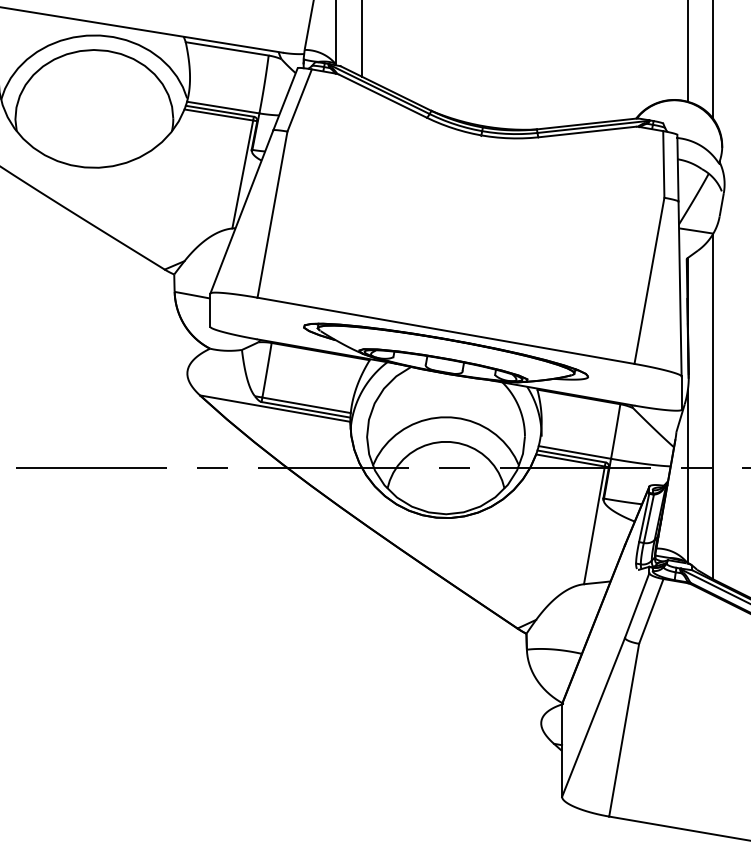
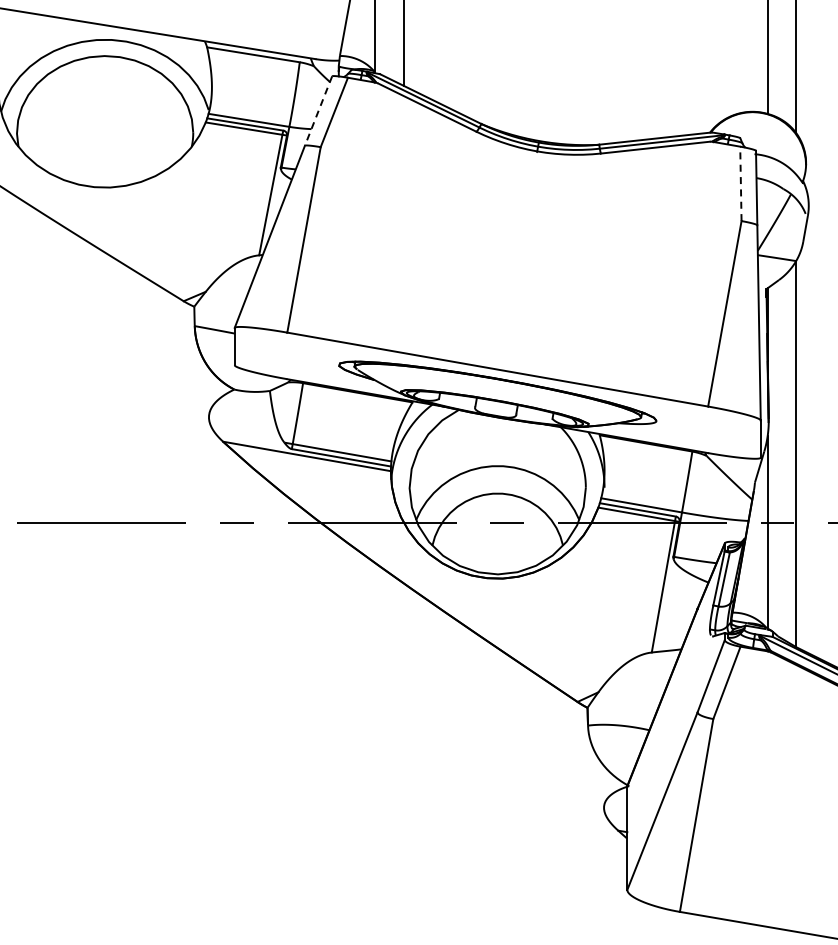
line: (285, 99) -> (318, 111), solid -> dashed
line: (663, 164) -> (740, 183), solid -> dashed

